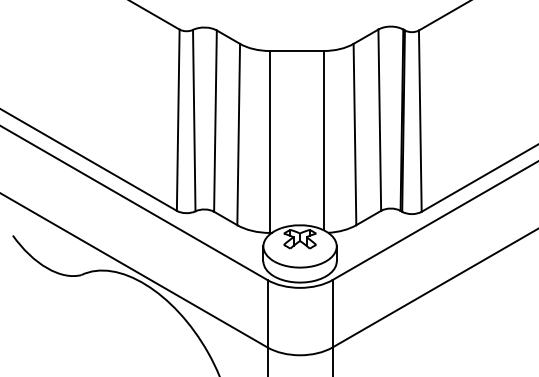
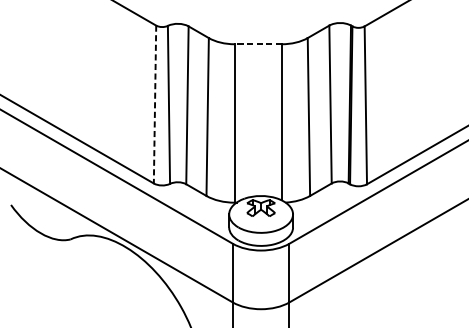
line: (296, 51) -> (258, 44), solid -> dashed
line: (178, 120) -> (155, 104), solid -> dashed

